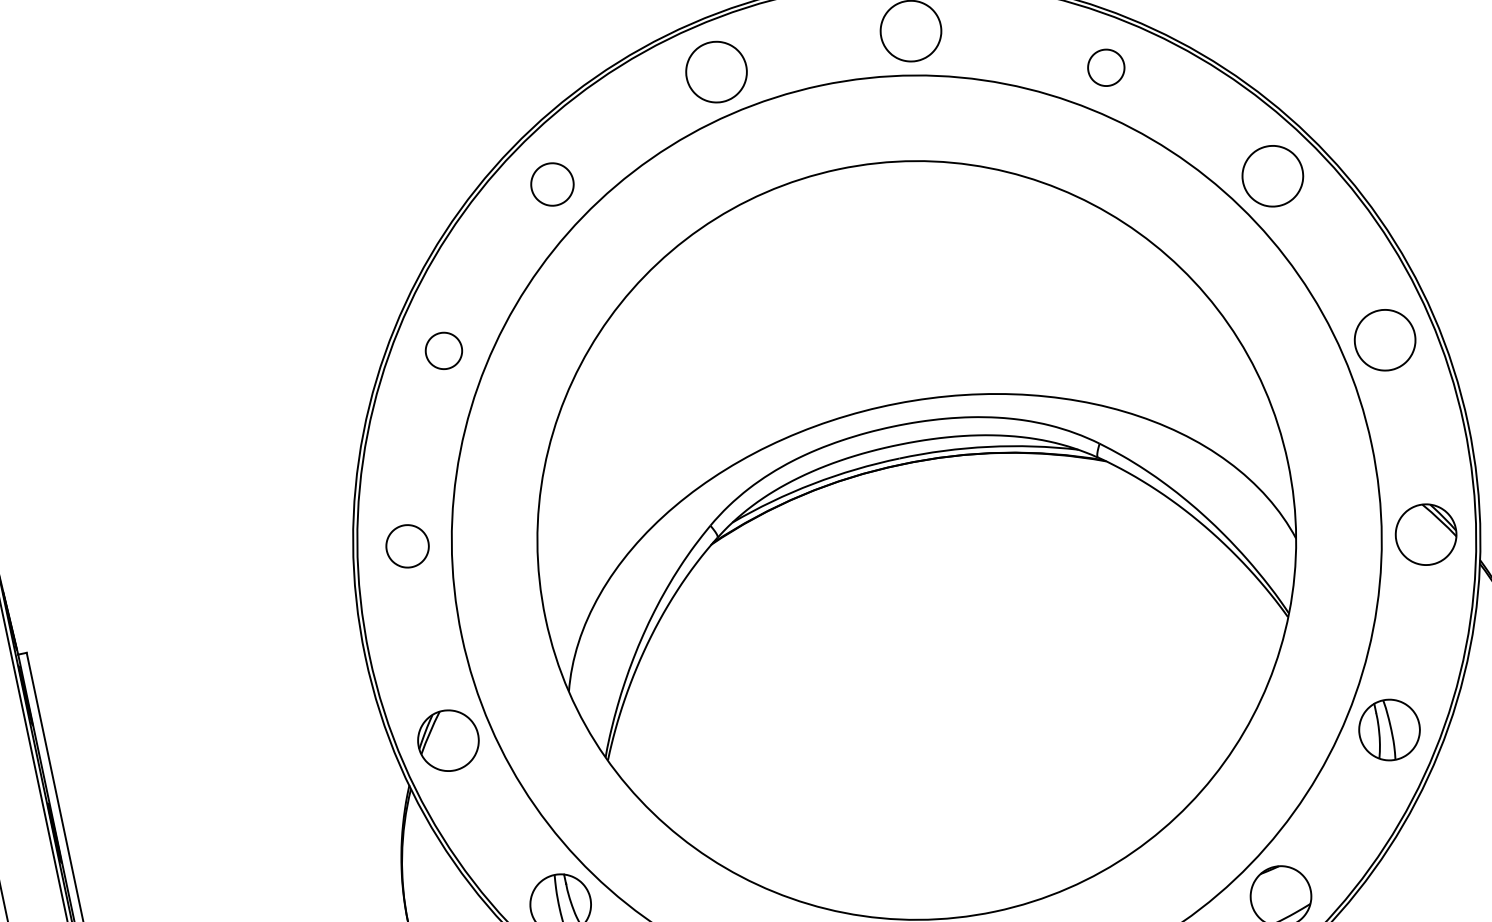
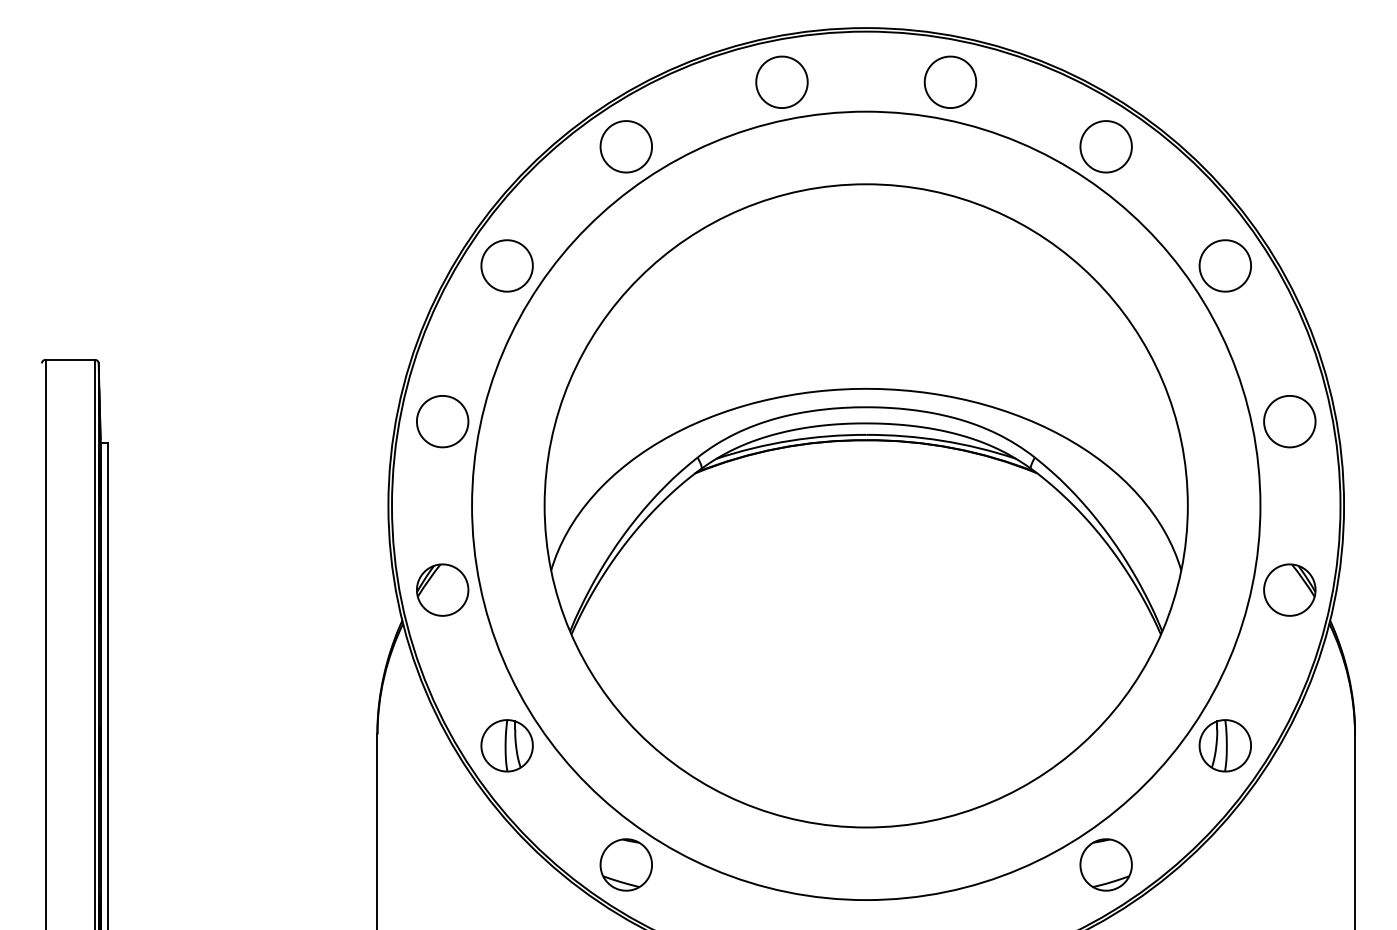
part: (1105, 67) -> (1105, 146), size x1.67
part: (551, 184) -> (625, 146), size x1.43
part: (443, 350) -> (506, 265), size x1.67
part: (407, 546) -> (442, 421), size x1.43

